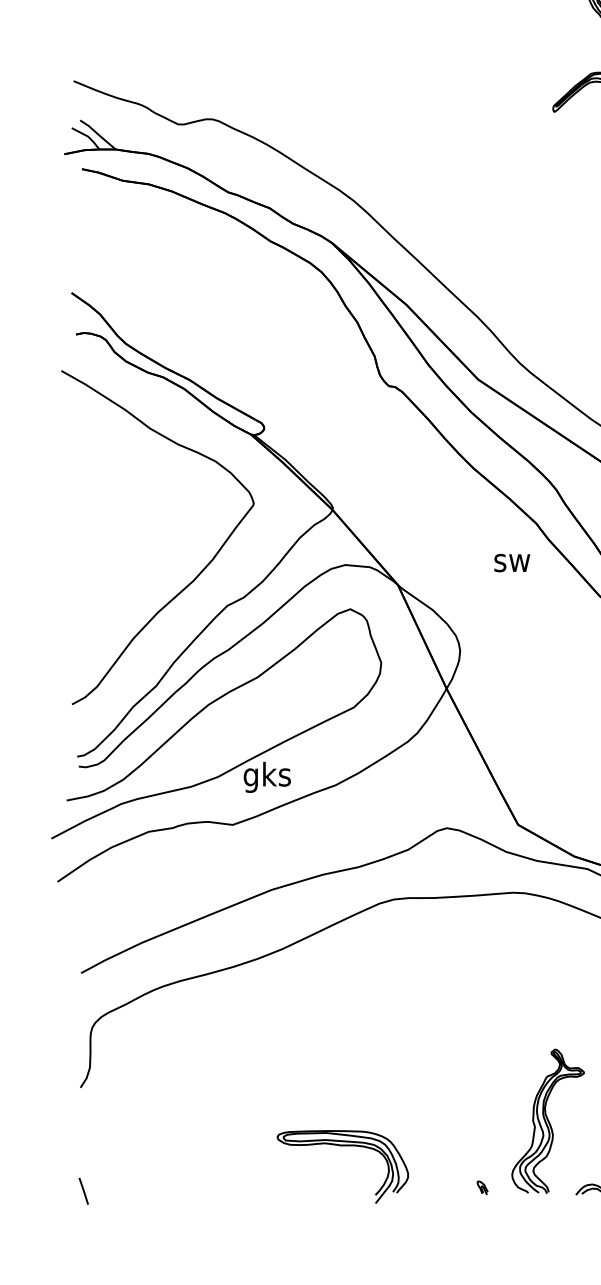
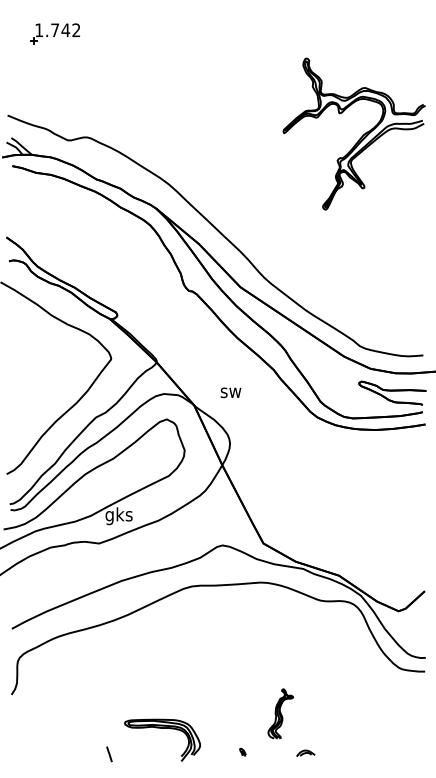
text: (511, 562) -> (230, 392), moved
part: (547, 1120) -> (280, 713), size x0.6
line: (83, 1191) -> (109, 754), moved

